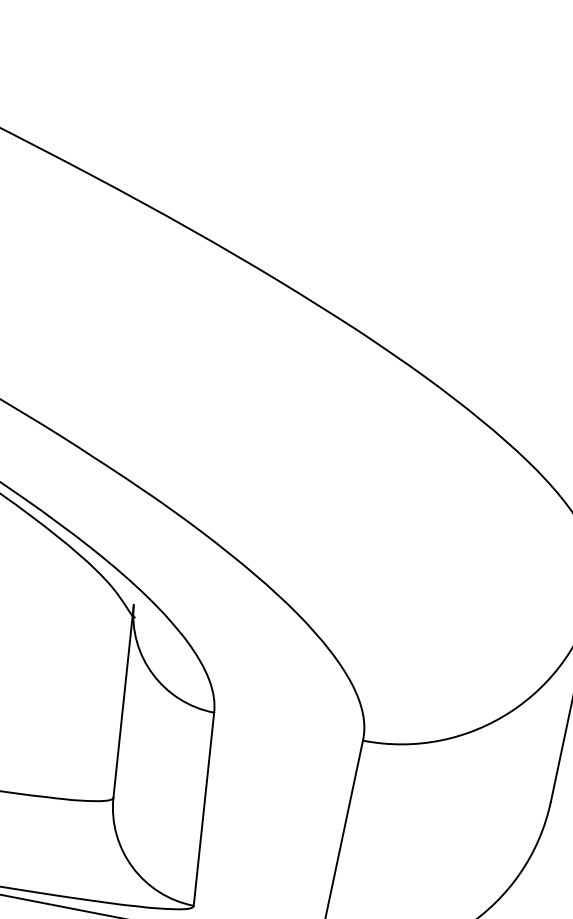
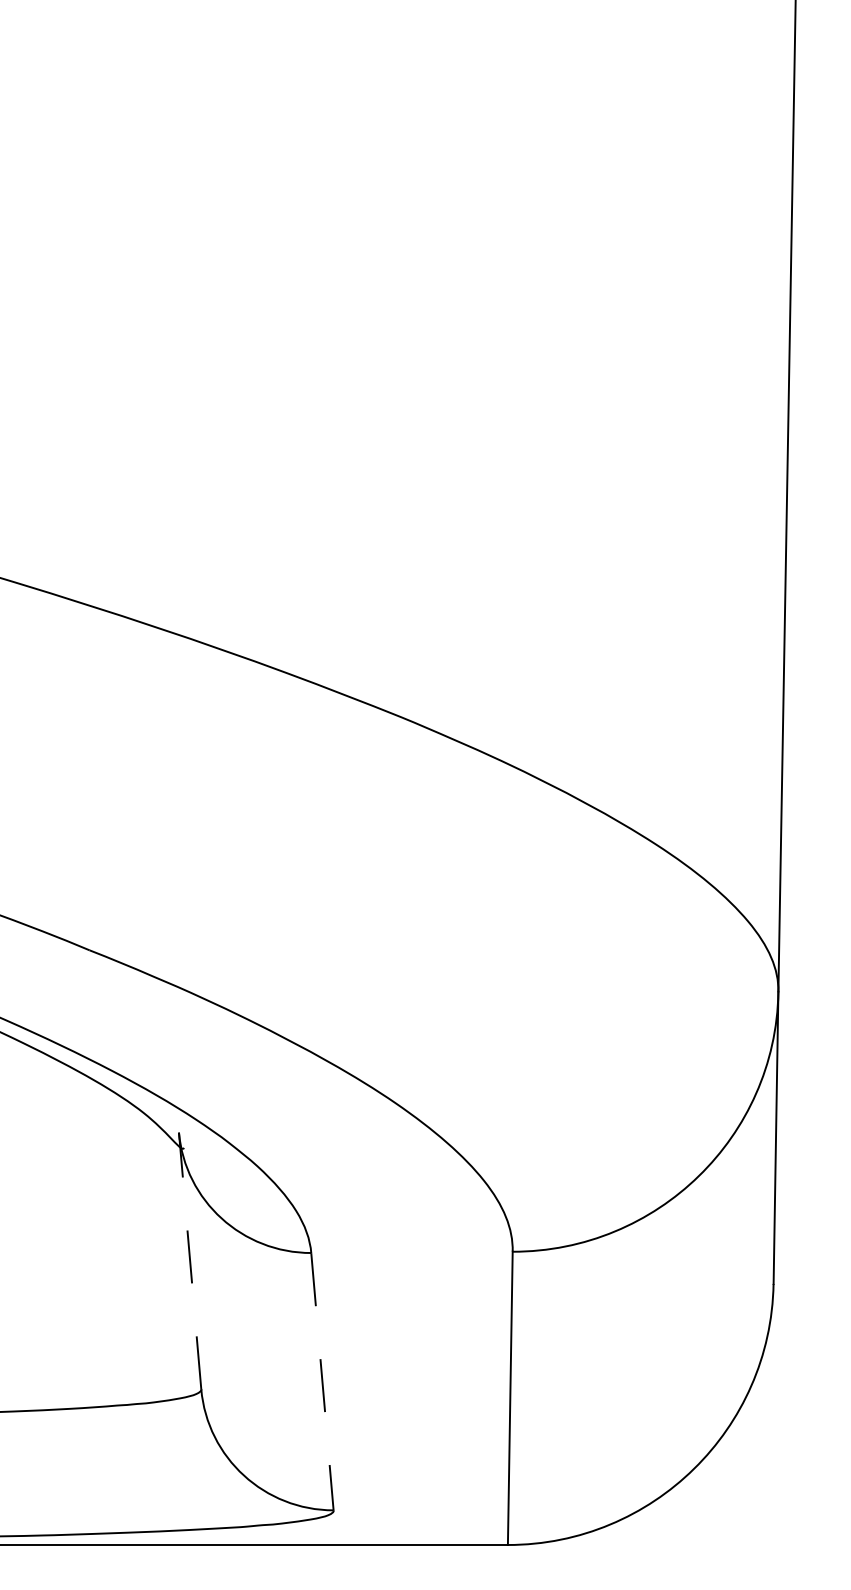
line: (123, 700) -> (190, 1260), solid -> dashed
line: (203, 809) -> (322, 1382), solid -> dashed

